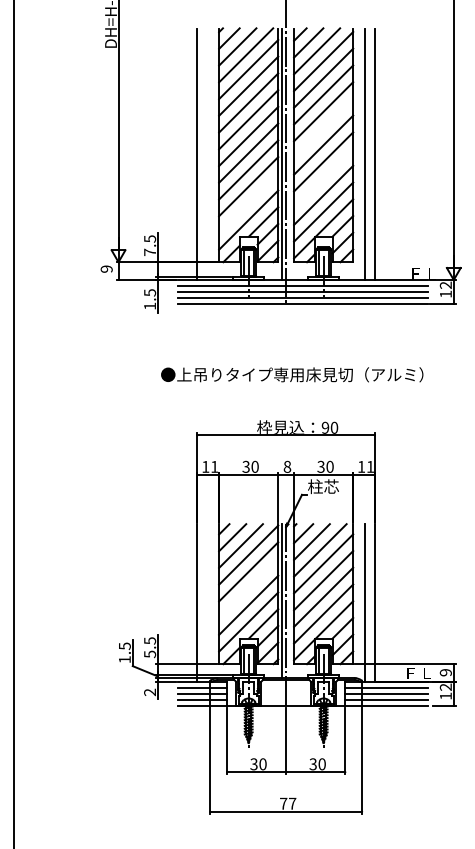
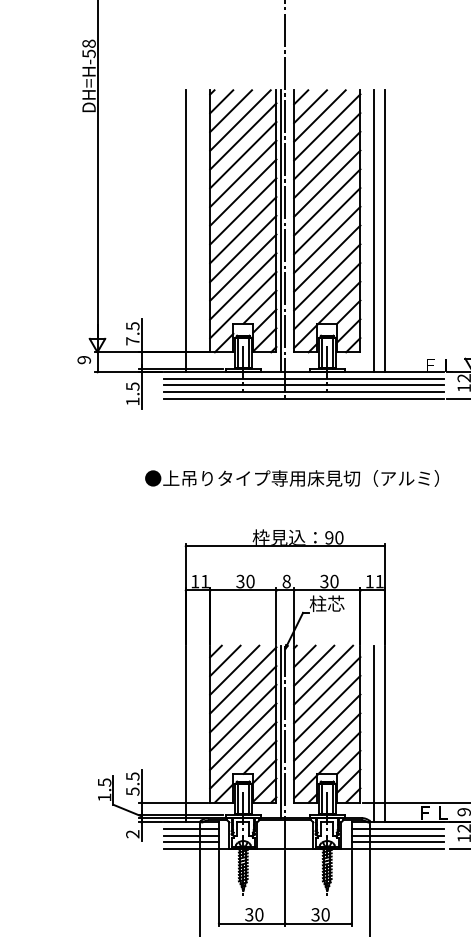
line: (323, 128) -> (327, 202), added
line: (323, 178) -> (327, 258), added
line: (248, 203) -> (243, 286), added
line: (248, 588) -> (243, 717), added

